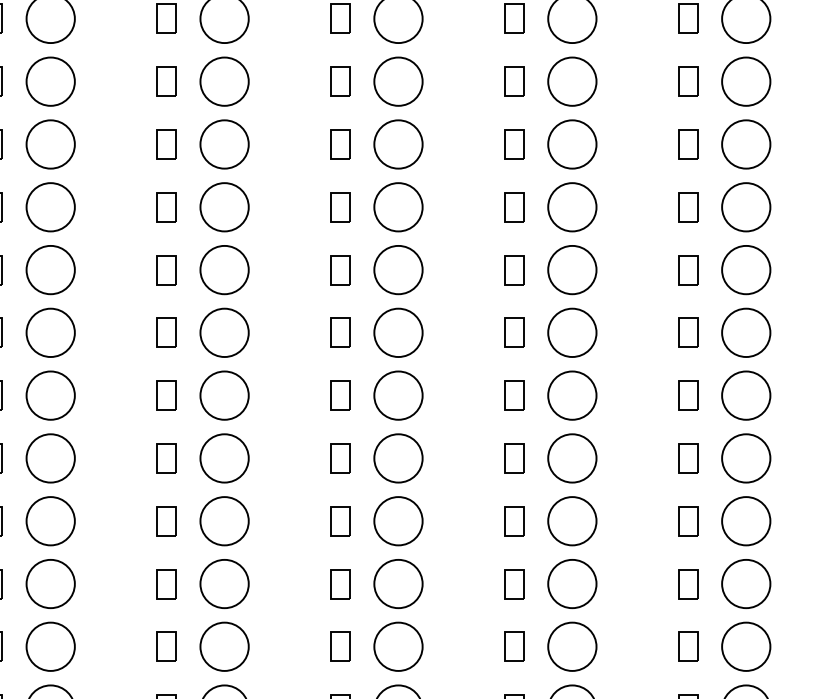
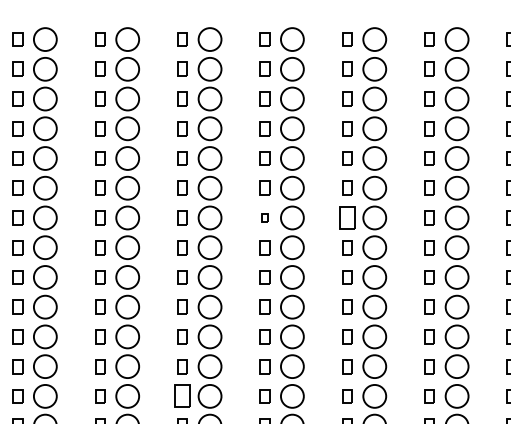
part: (339, 206) -> (264, 217), size x0.6
part: (514, 206) -> (347, 217), size x1.6
part: (166, 584) -> (182, 396), size x1.6

